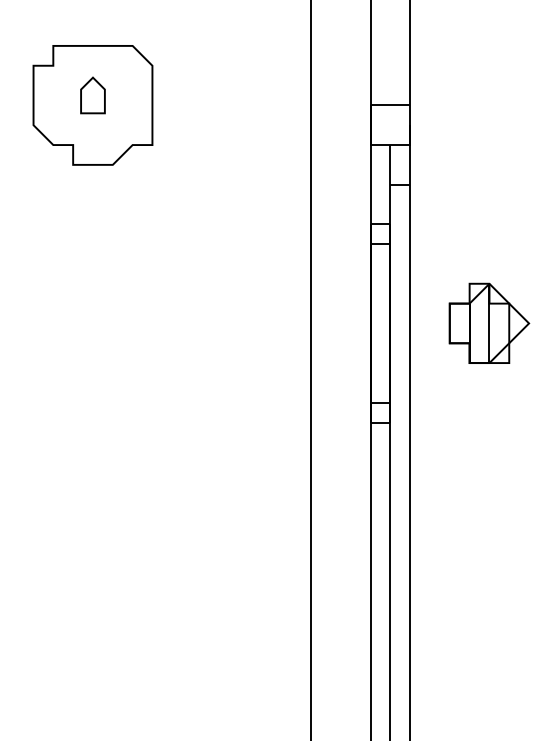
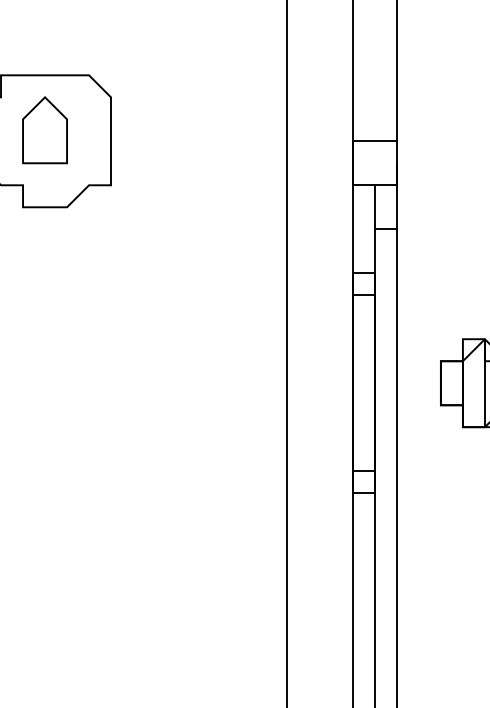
part: (92, 95) -> (44, 130), size x1.67

